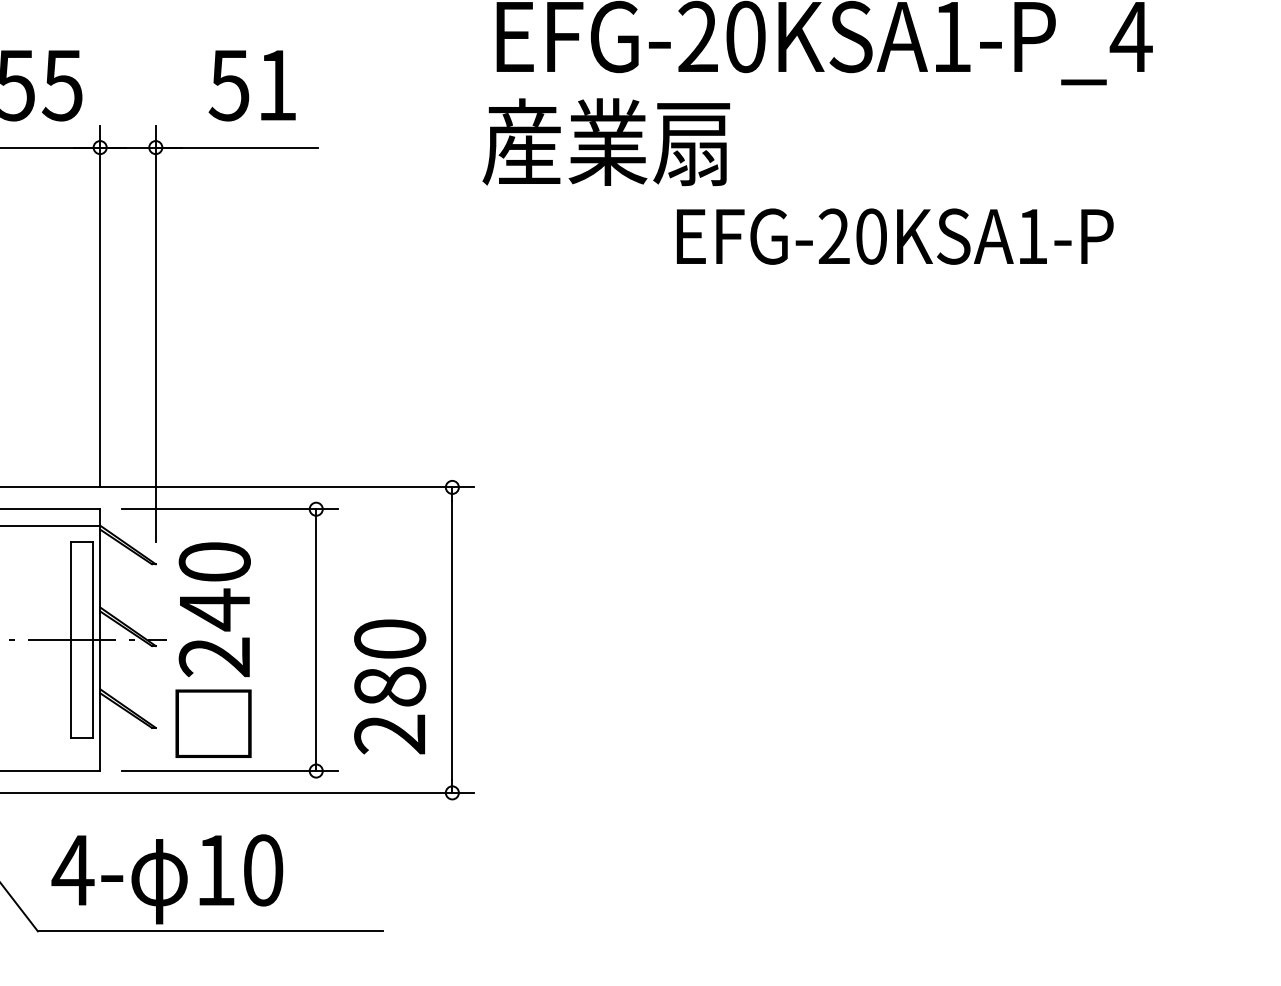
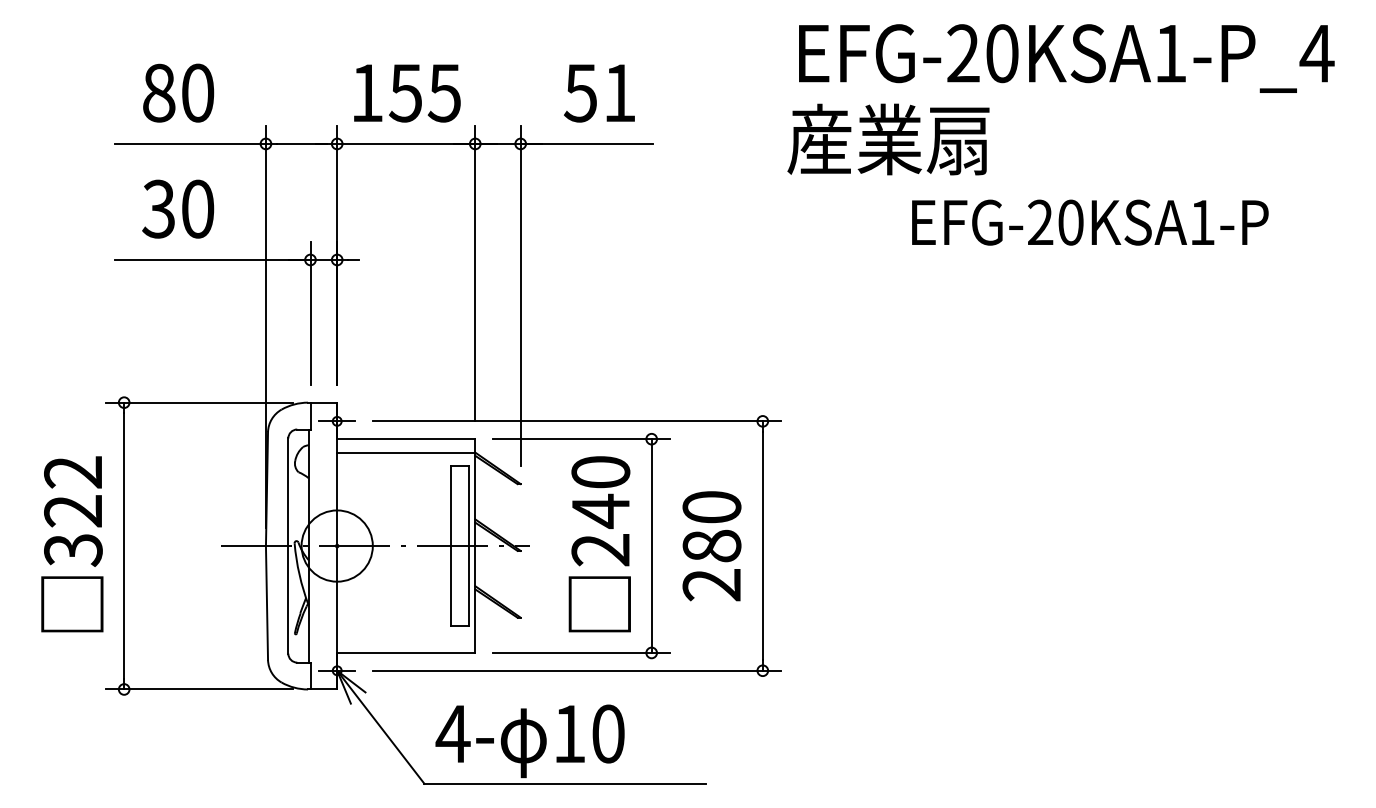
text: (895, 236) -> (1090, 222), moved
text: (213, 650) -> (599, 544), moved
text: (389, 687) -> (711, 546), moved

